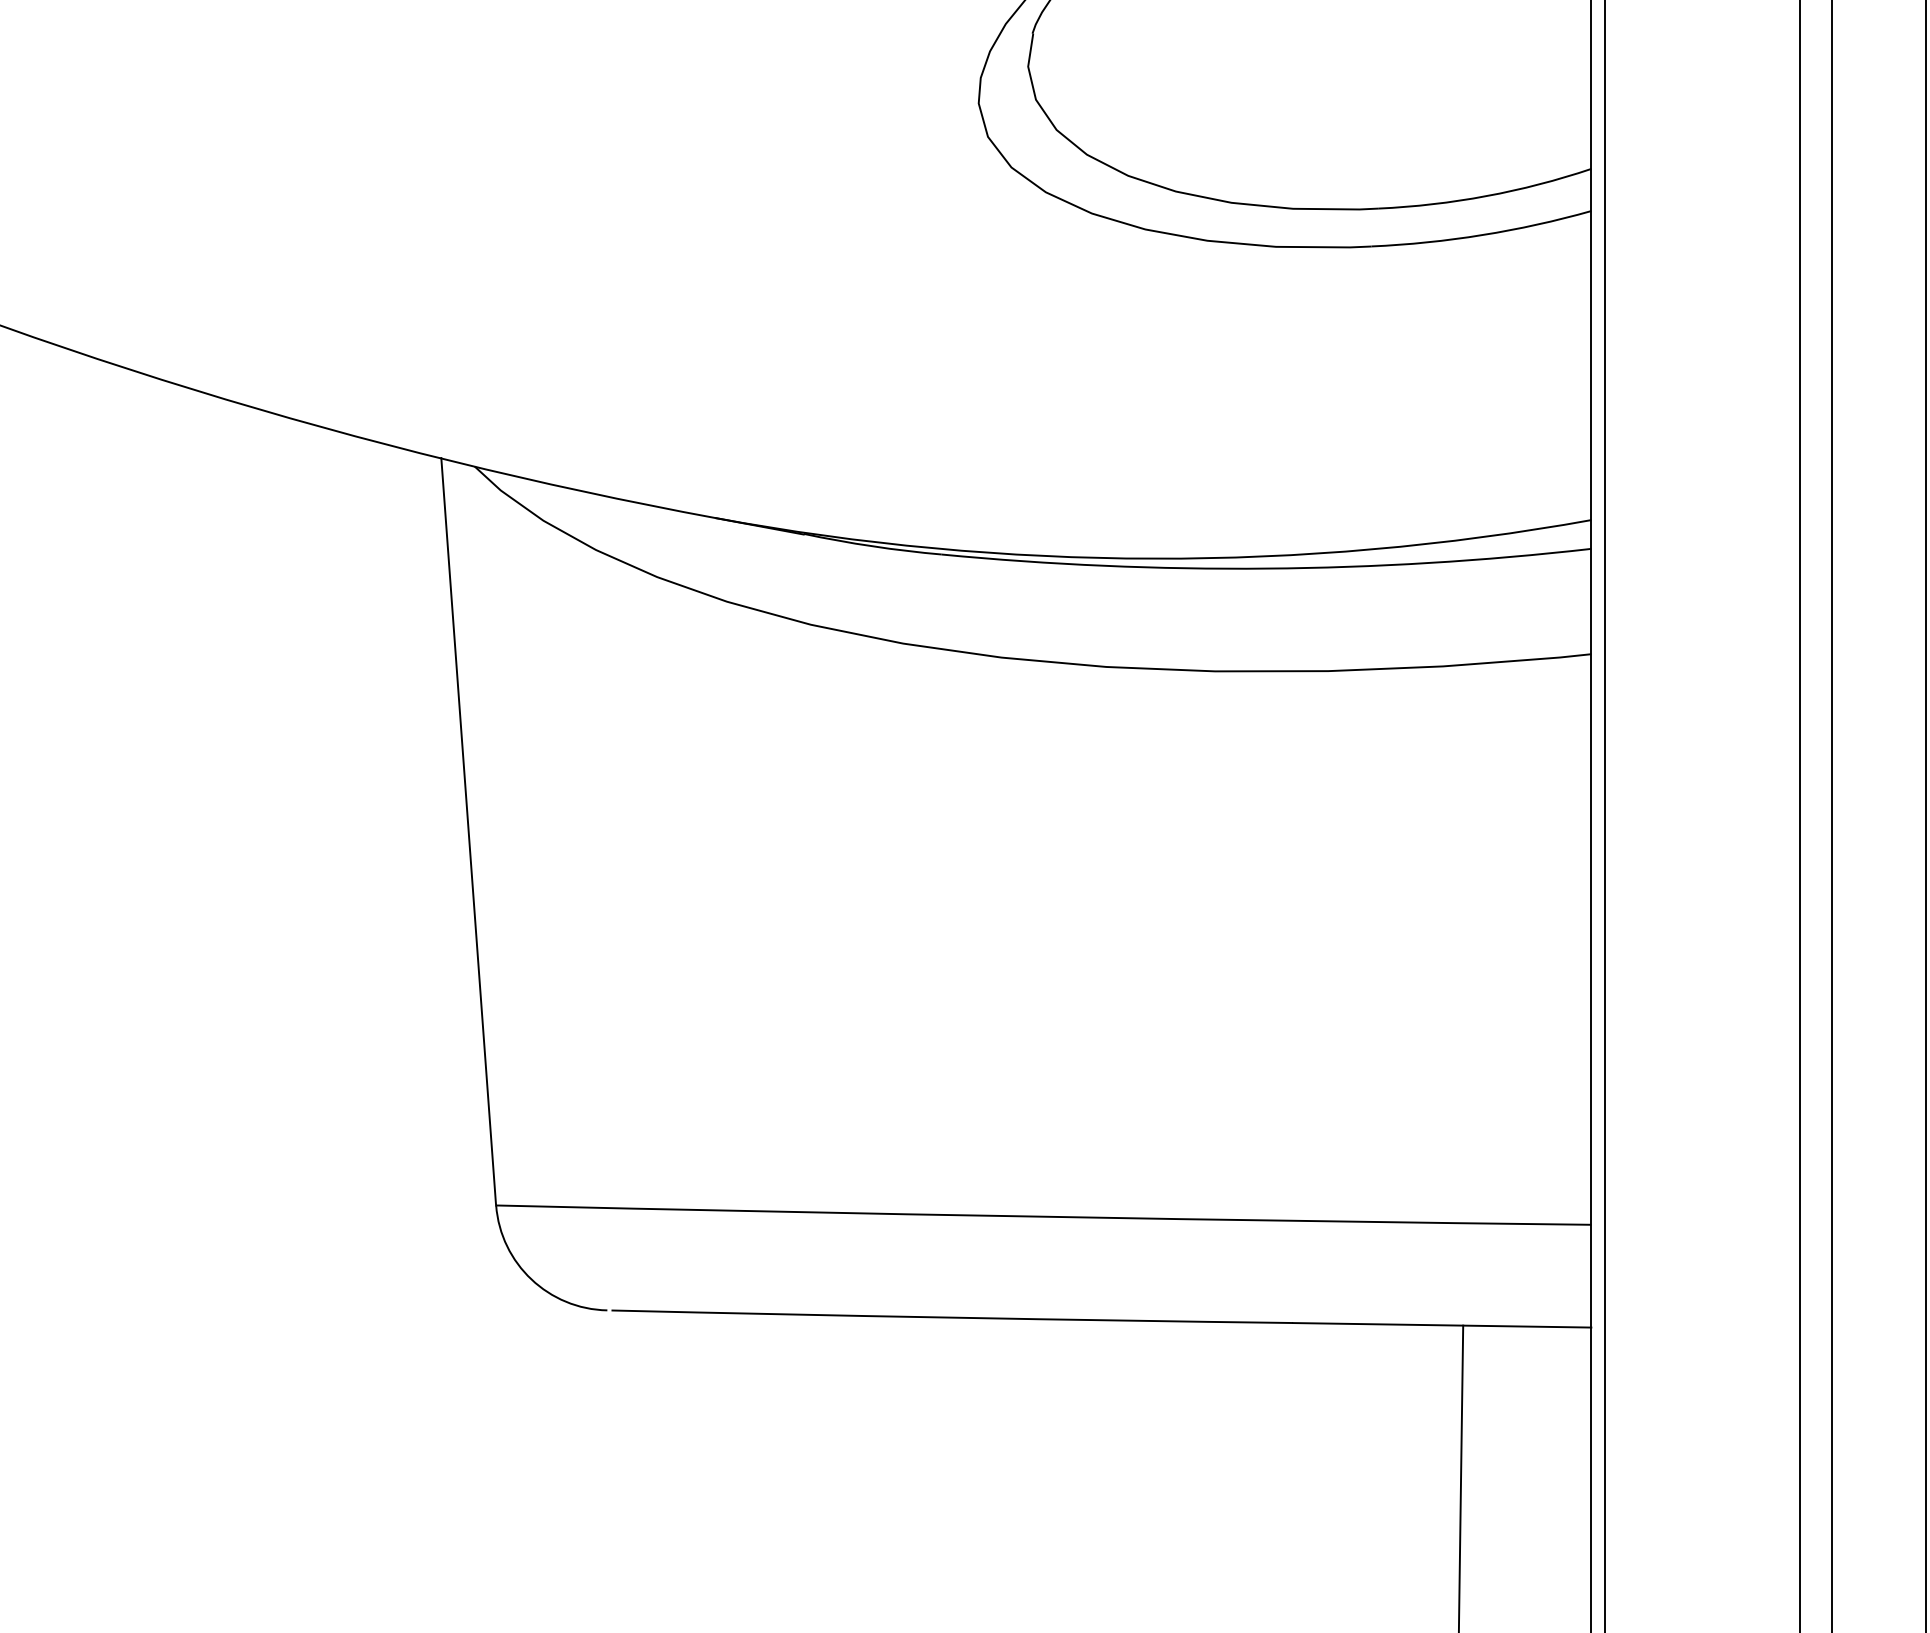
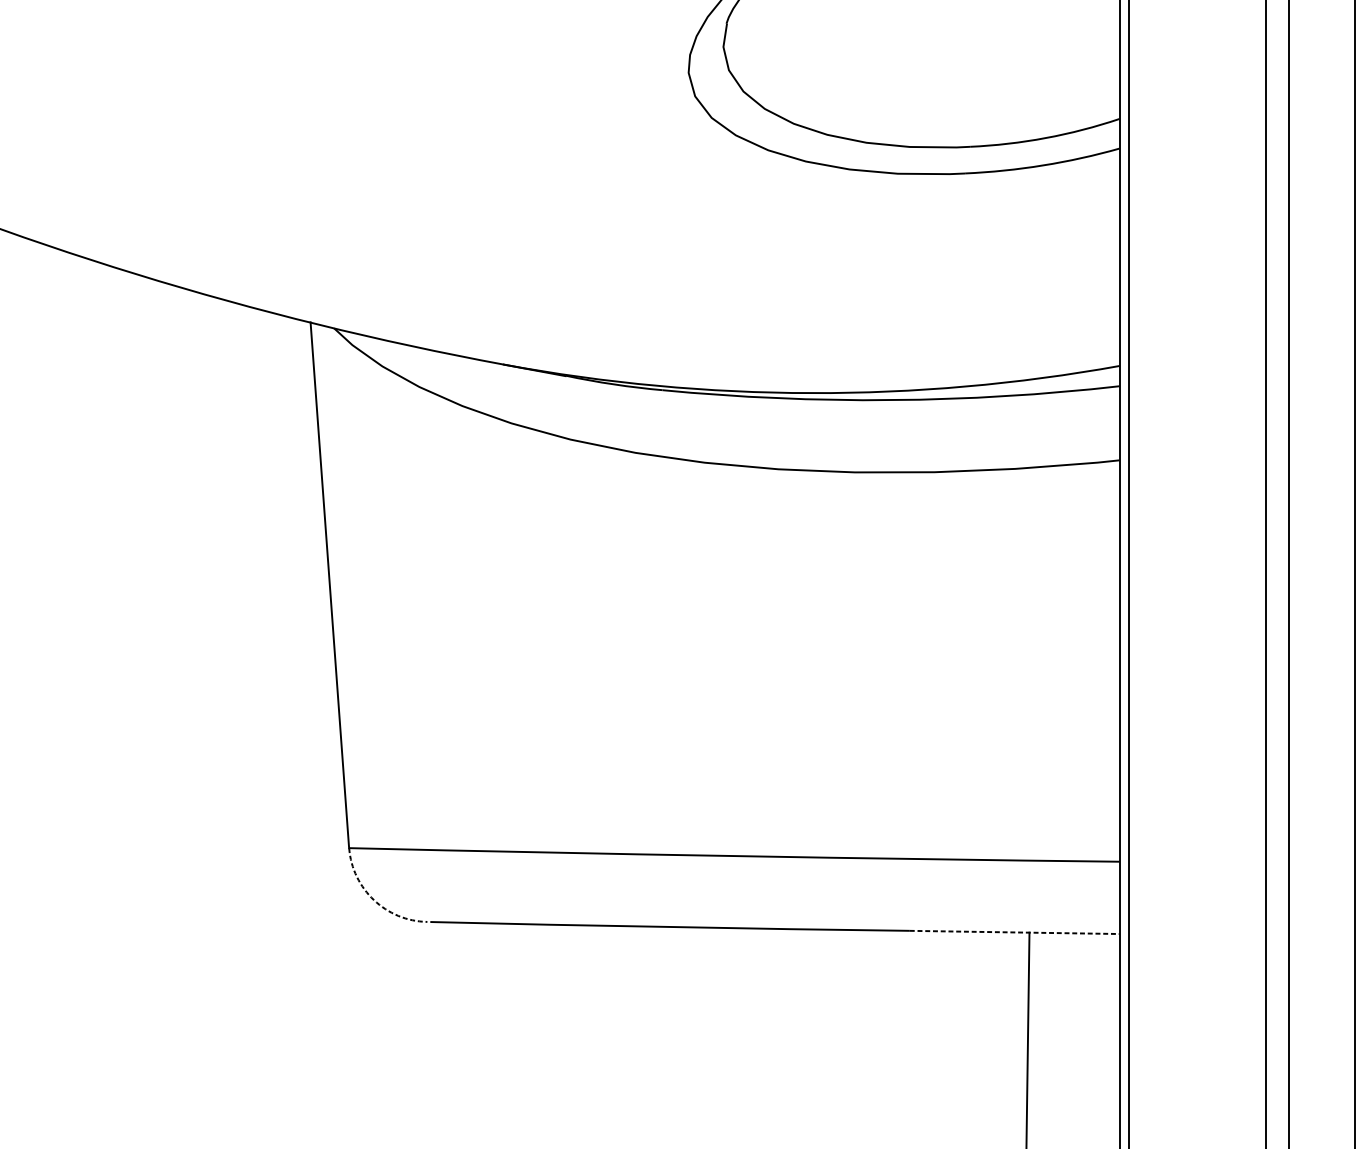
arc: (531, 1279) -> (374, 900), solid -> dashed
line: (1442, 1325) -> (1014, 932), solid -> dashed

